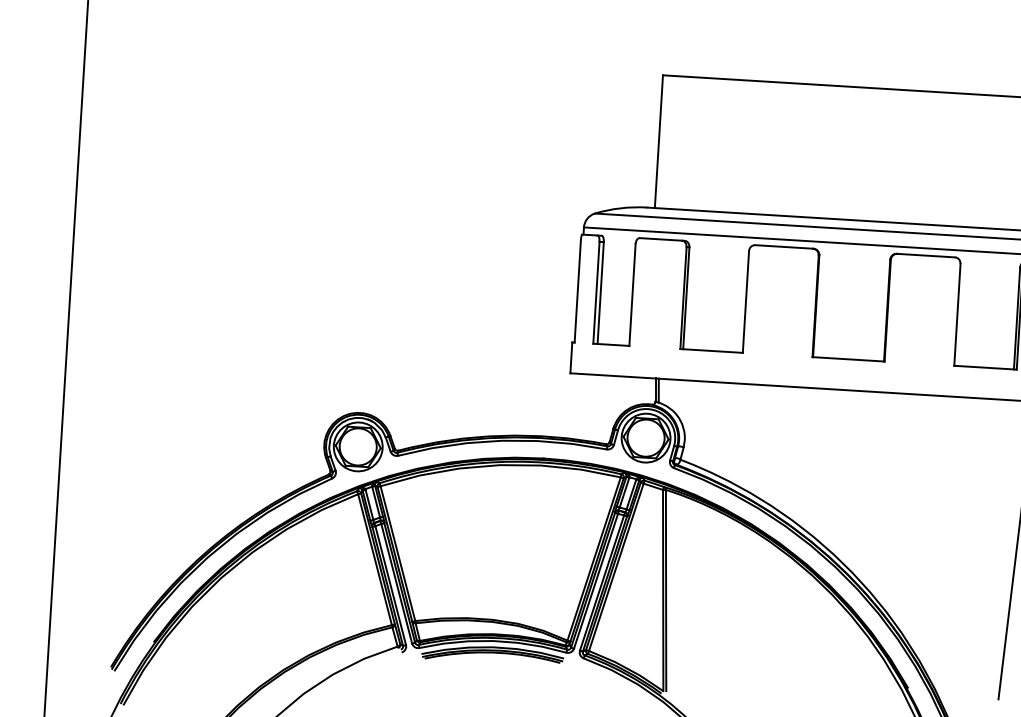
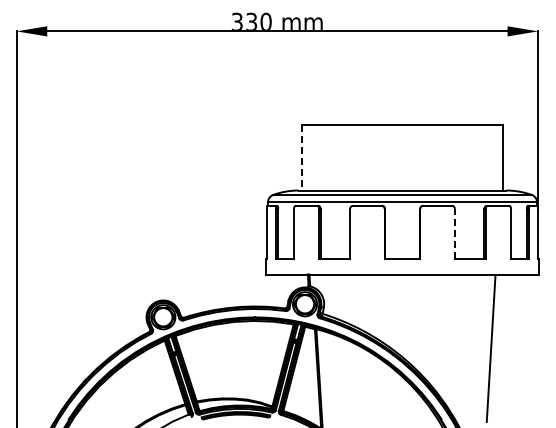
line: (659, 141) -> (302, 157), solid -> dashed
line: (956, 313) -> (454, 233), solid -> dashed

